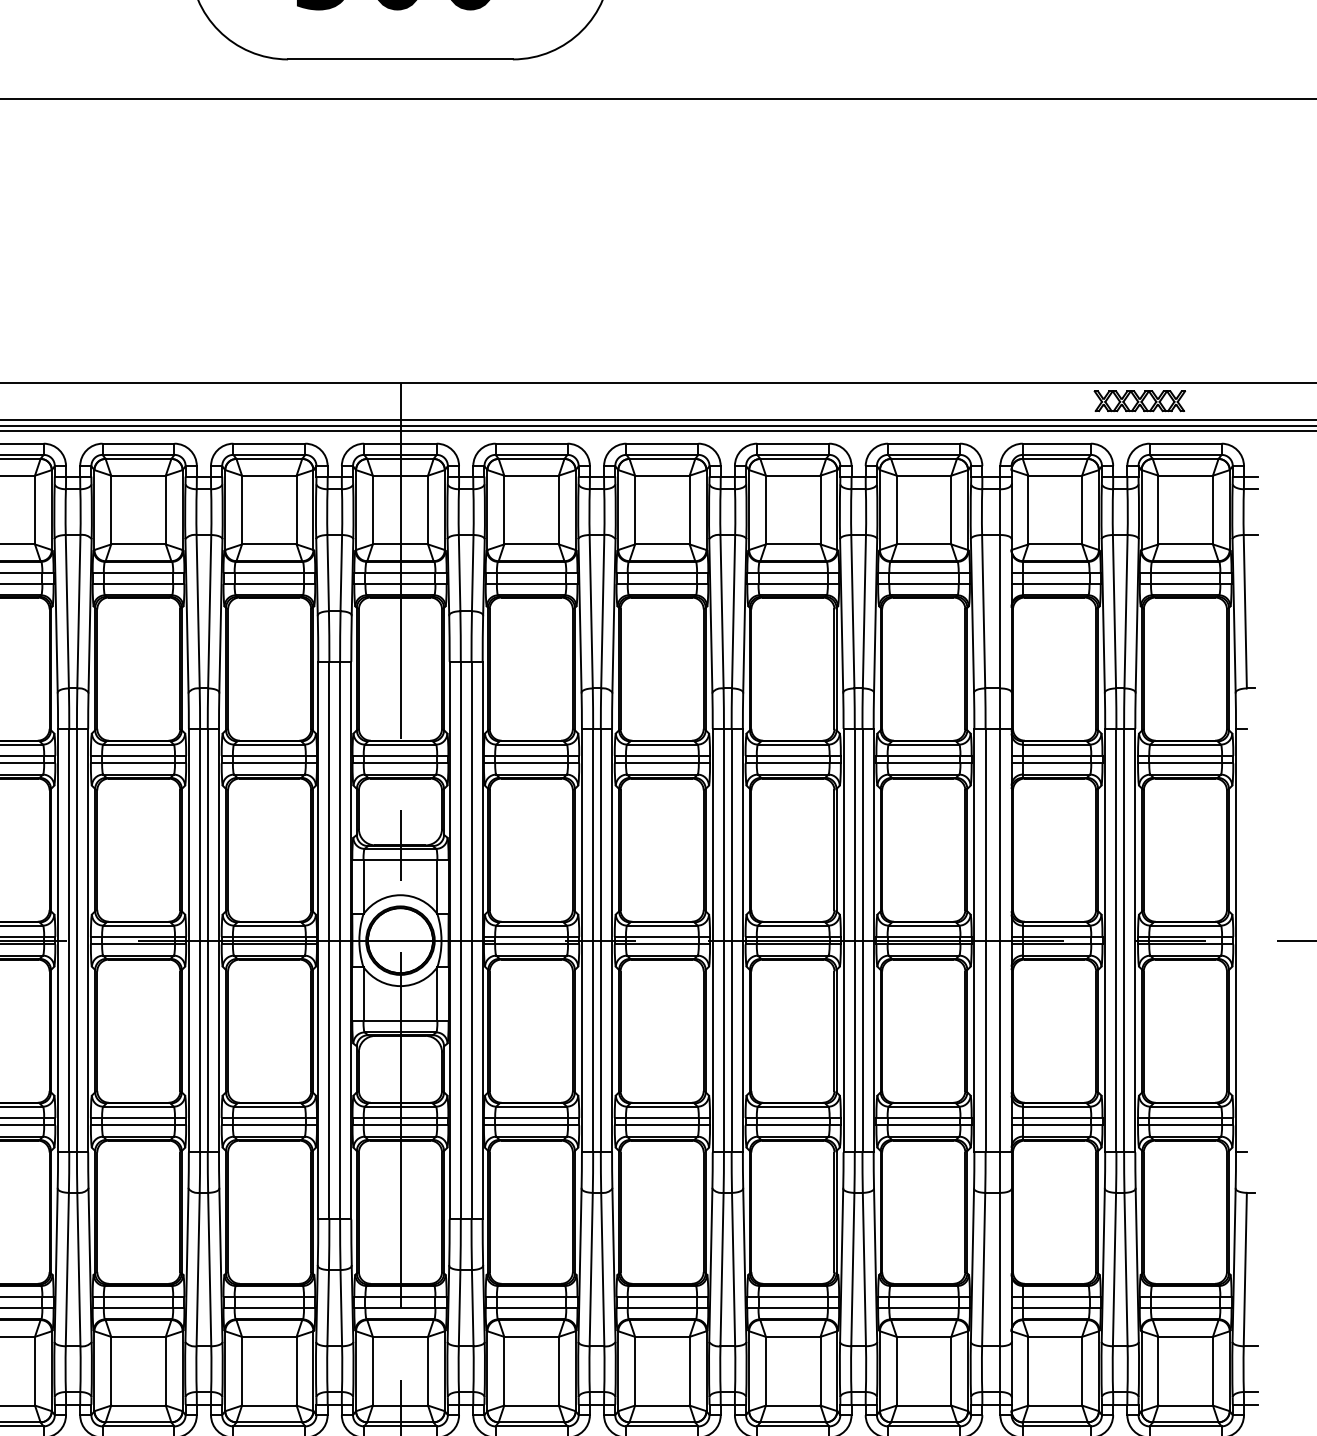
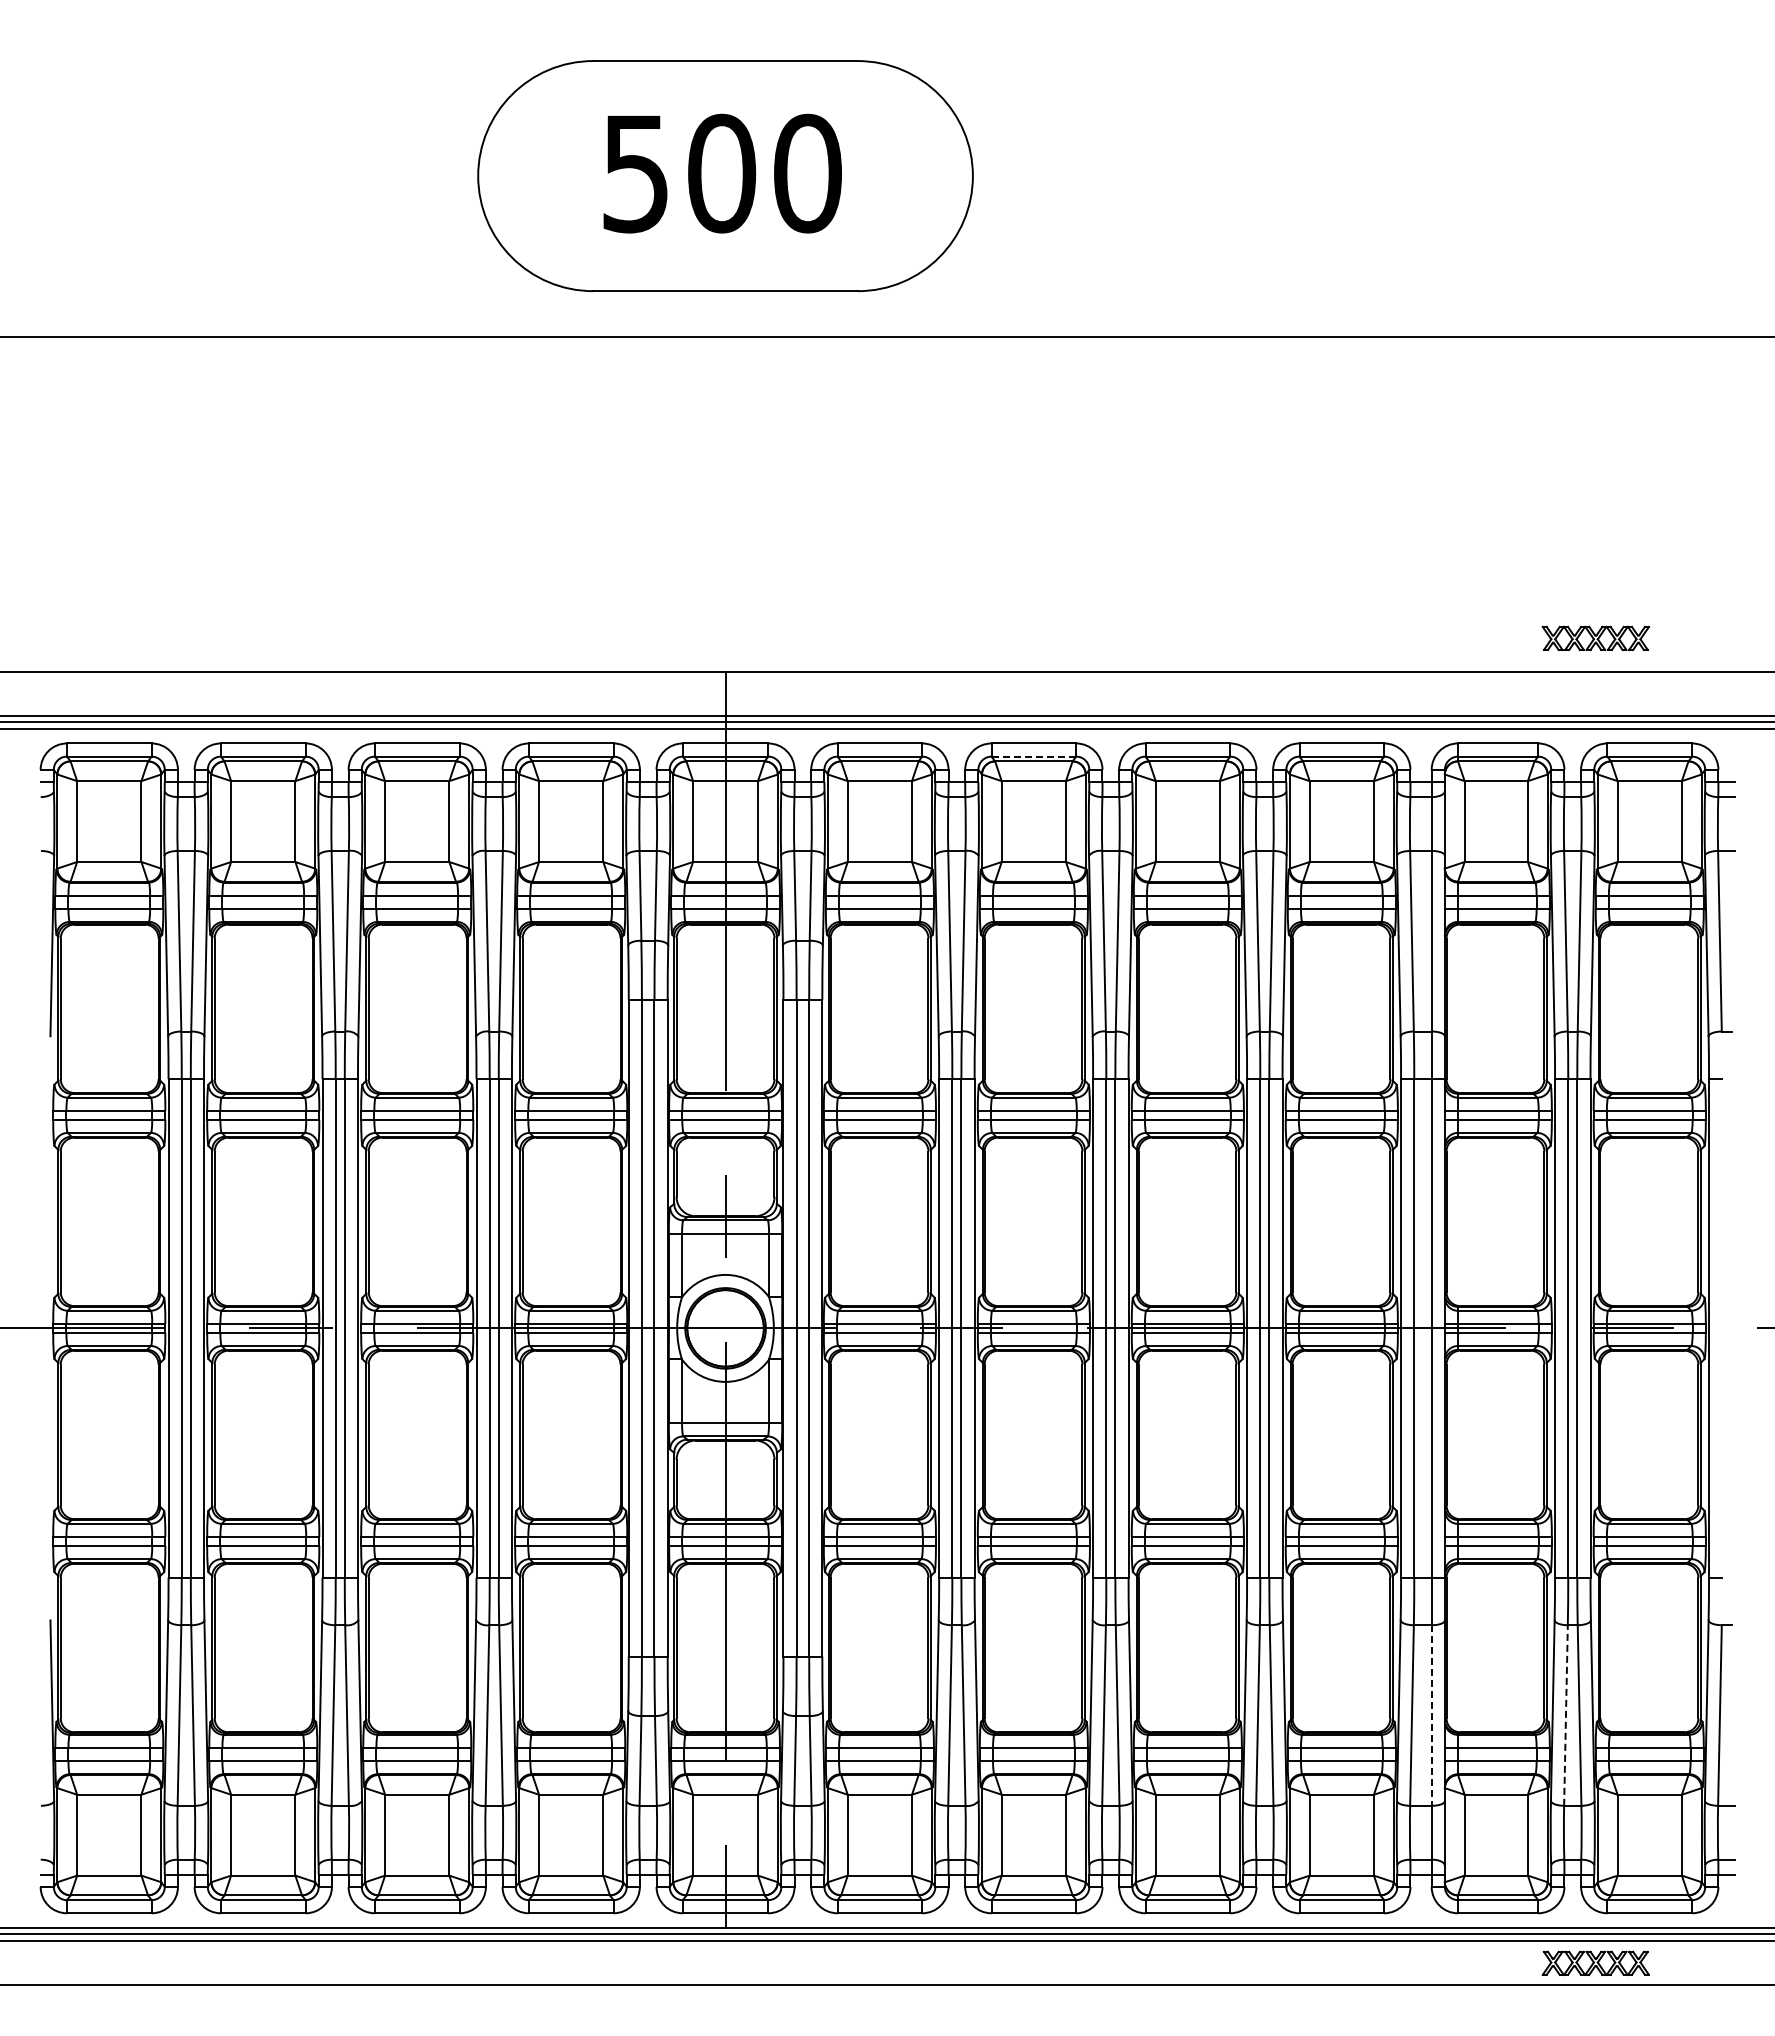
part: (1139, 400) -> (1595, 637), moved
line: (662, 454) -> (1033, 756), solid -> dashed
line: (1114, 1269) -> (1565, 1715), solid -> dashed
line: (1000, 1270) -> (1431, 1716), solid -> dashed

